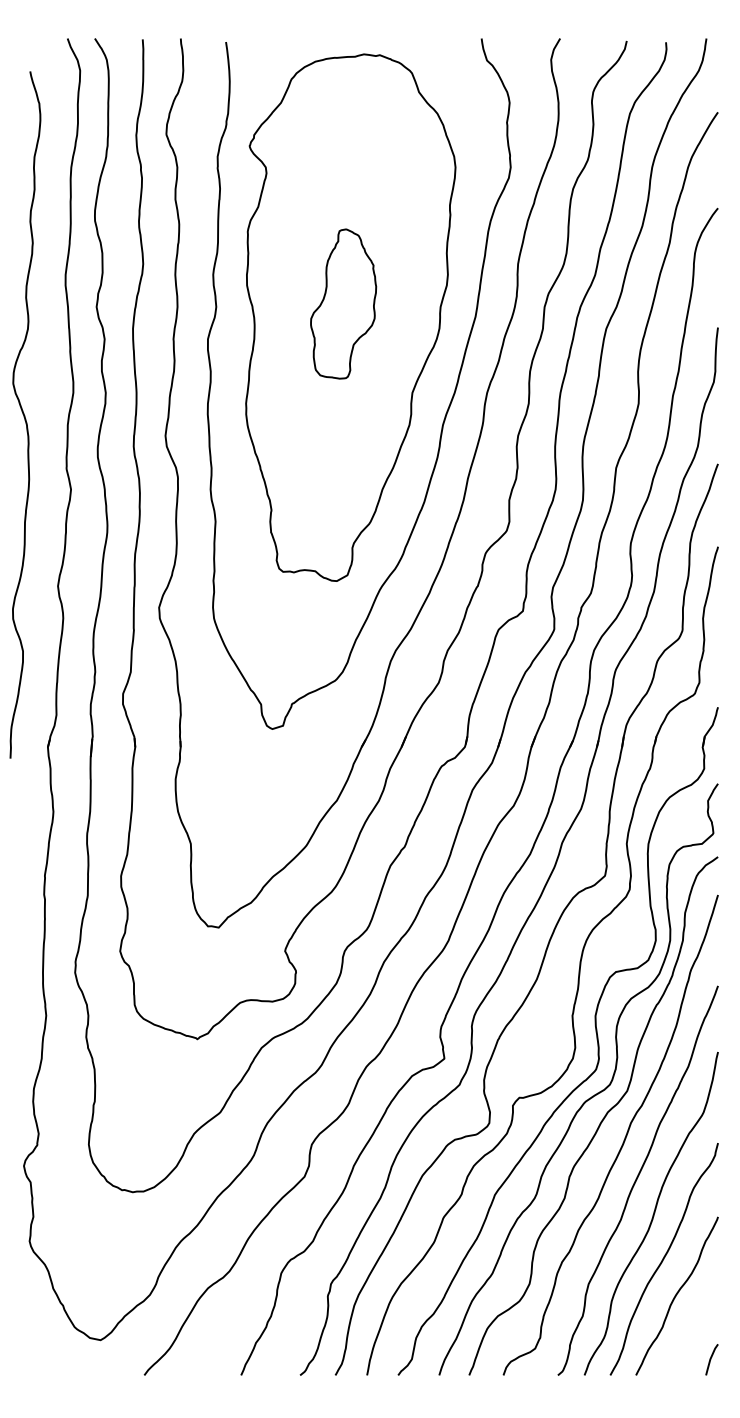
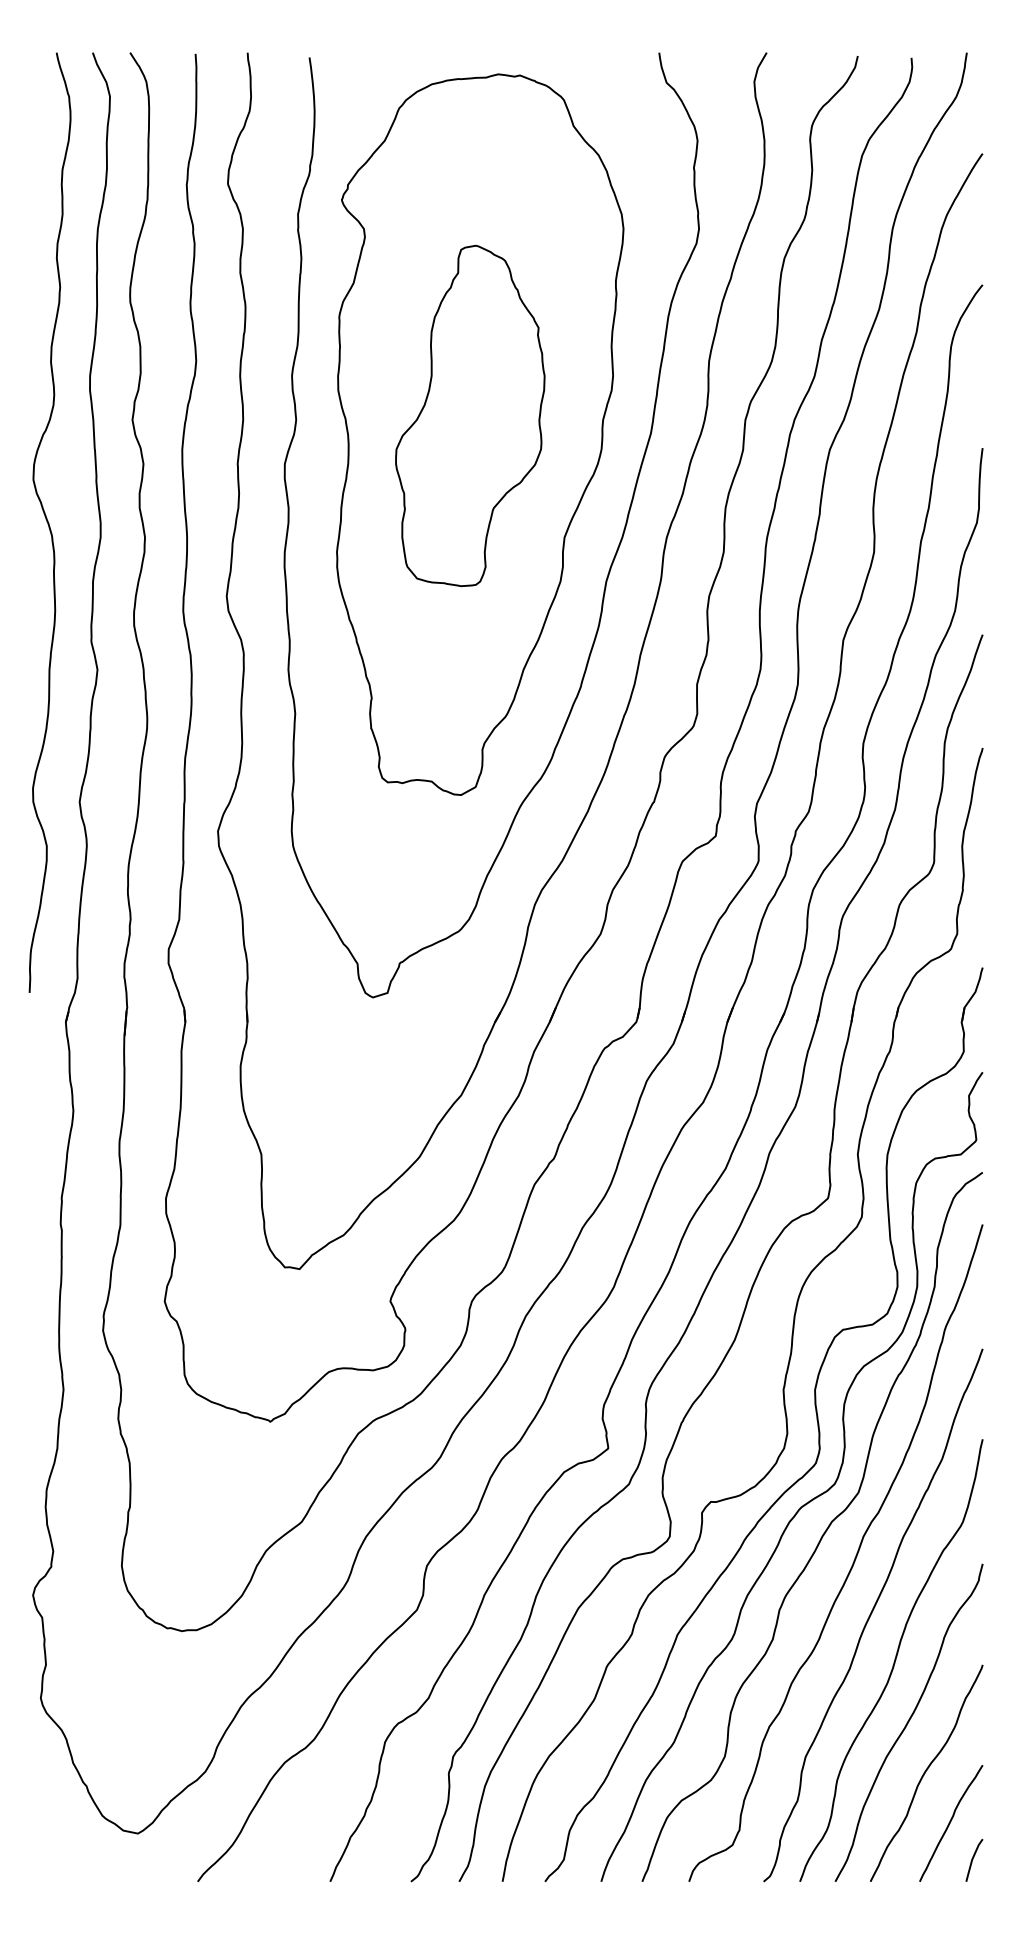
part: (343, 303) -> (470, 415), size x1.67
curve: (24, 414) -> (48, 522), moved
curve: (694, 1332) -> (950, 1823), added

